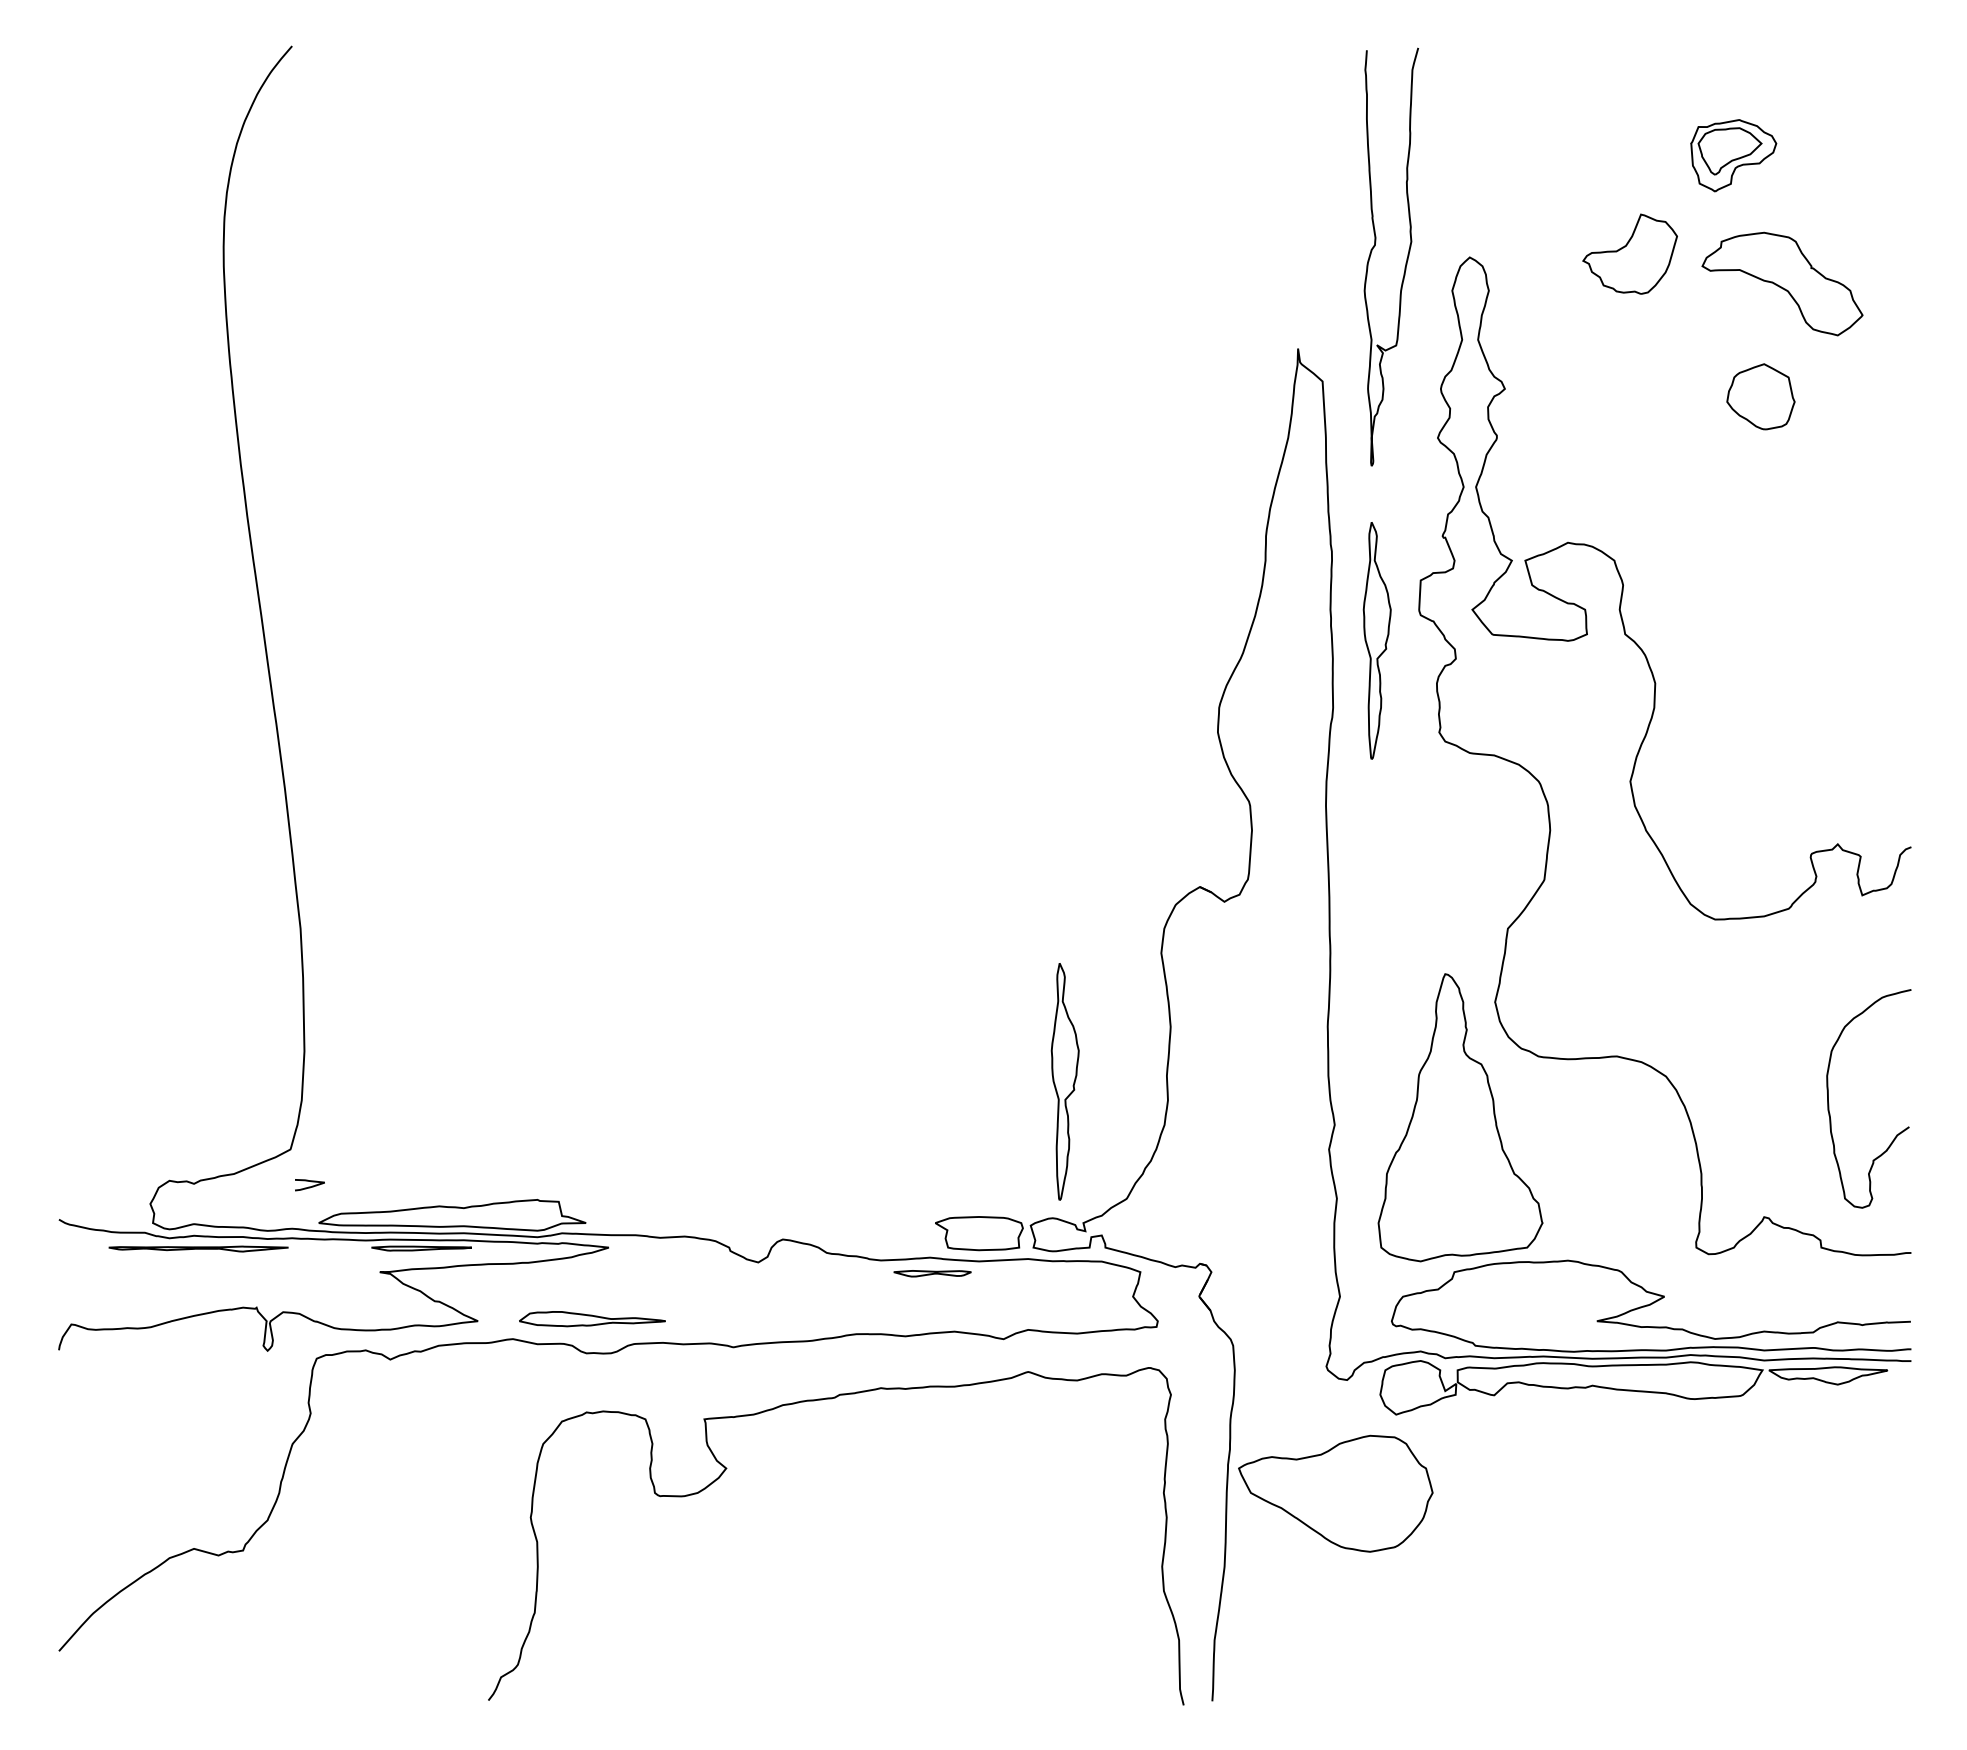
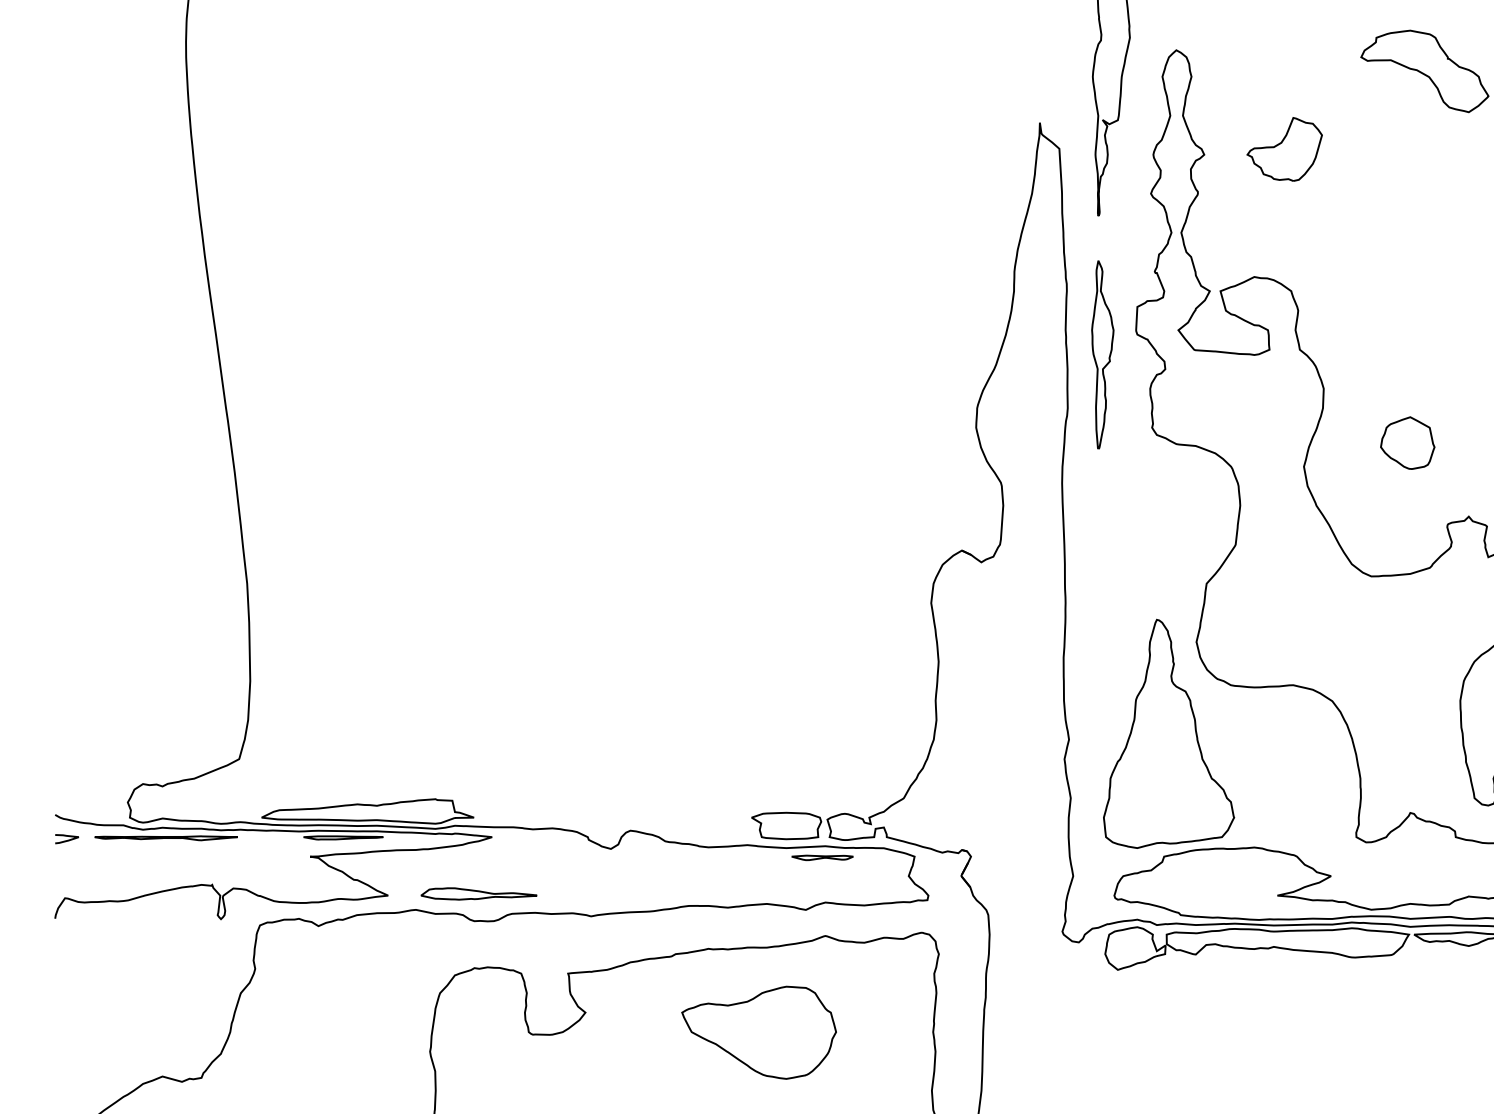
part: (1629, 253) -> (1284, 148), moved
part: (1760, 396) -> (1407, 442), moved
part: (1064, 1081) -> (854, 705), removed
curve: (309, 1186) -> (66, 840), moved
part: (932, 1273) -> (822, 857), moved
part: (1335, 1493) -> (758, 1032), moved

